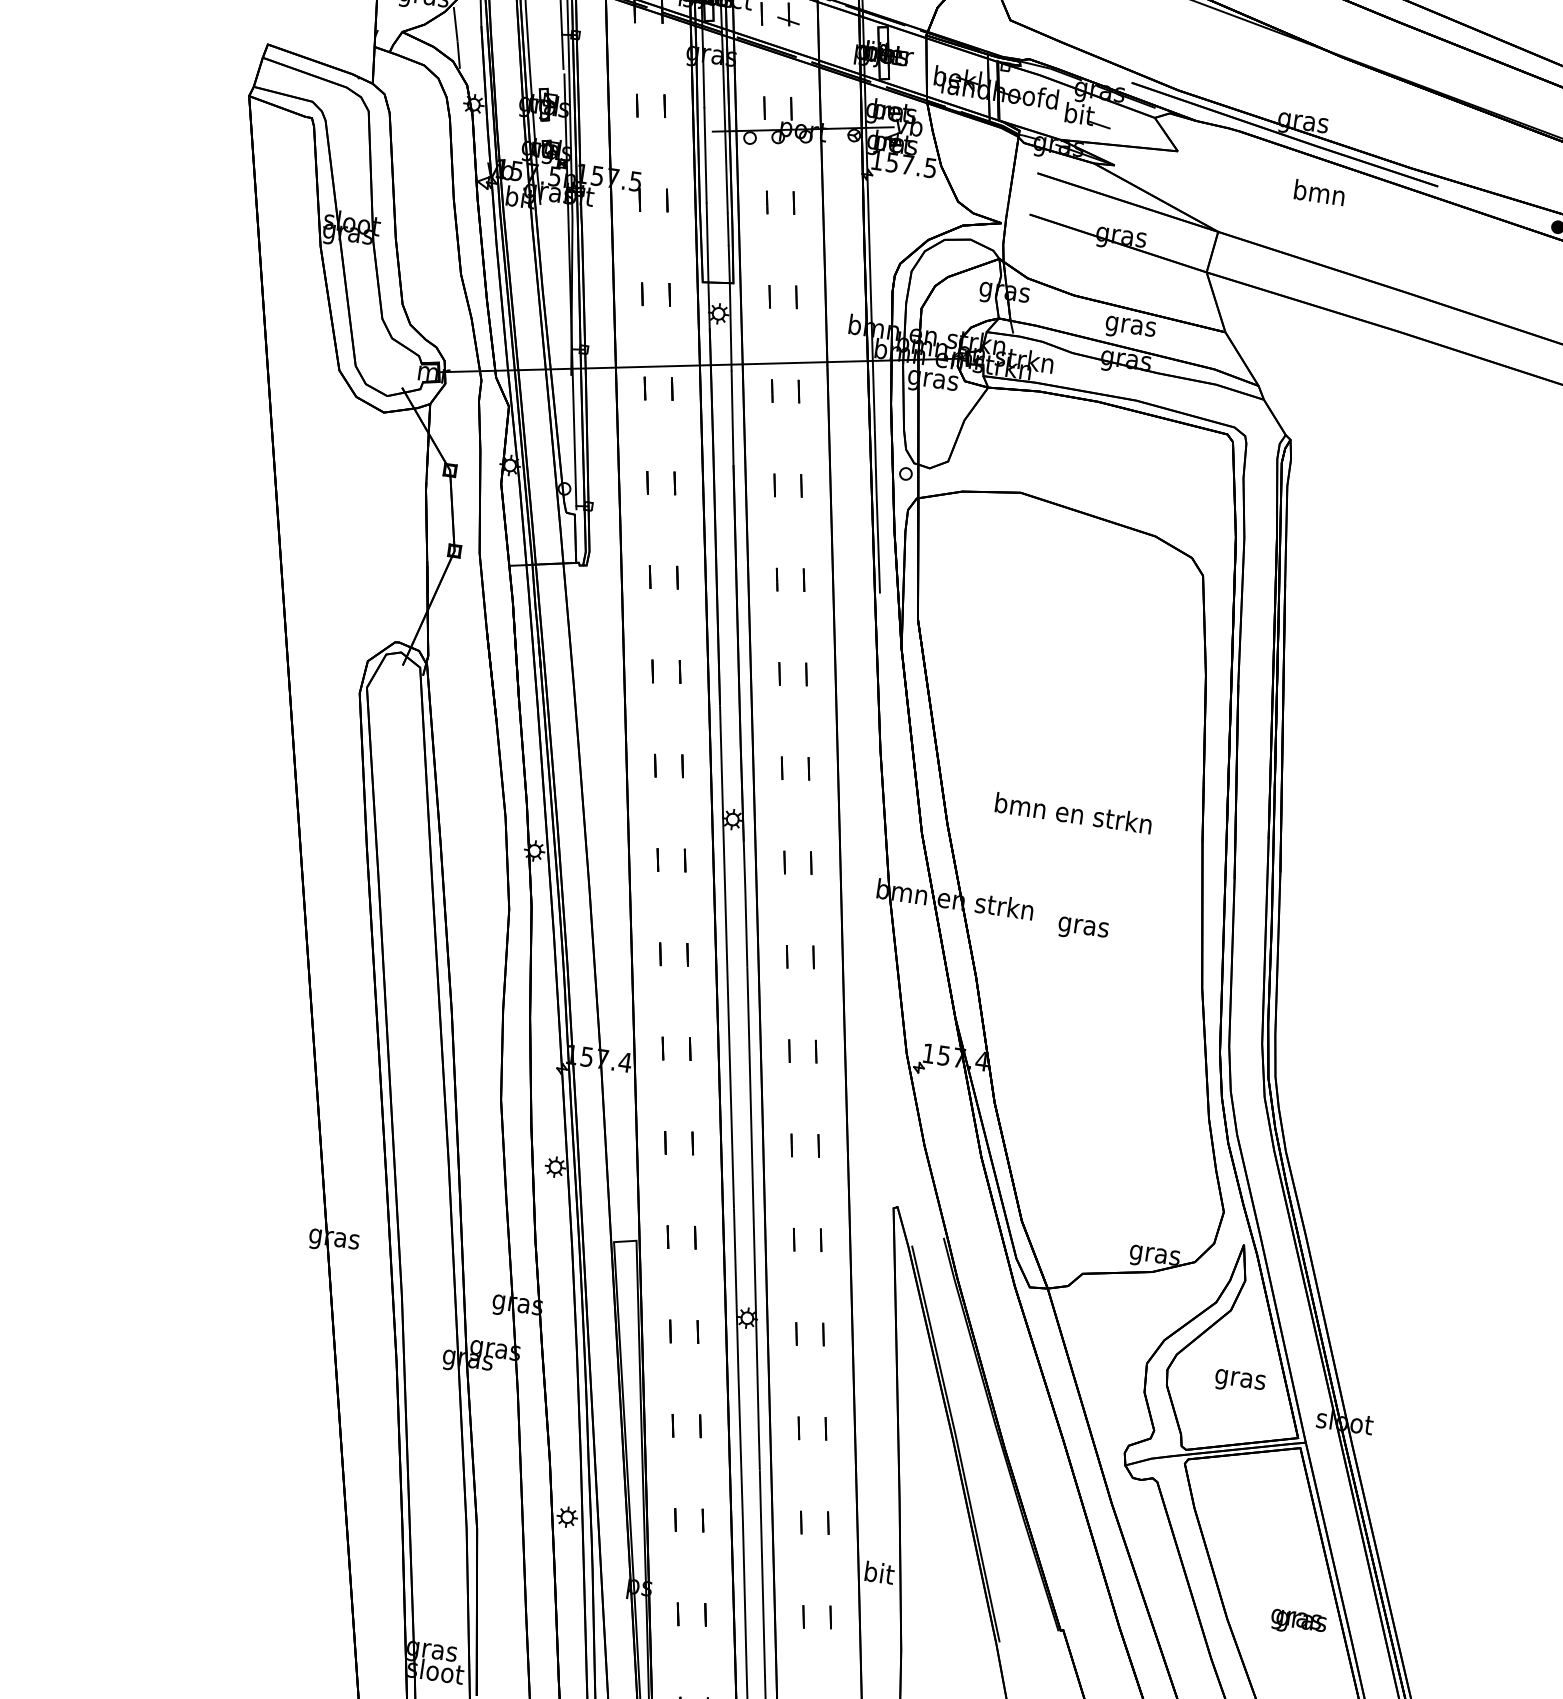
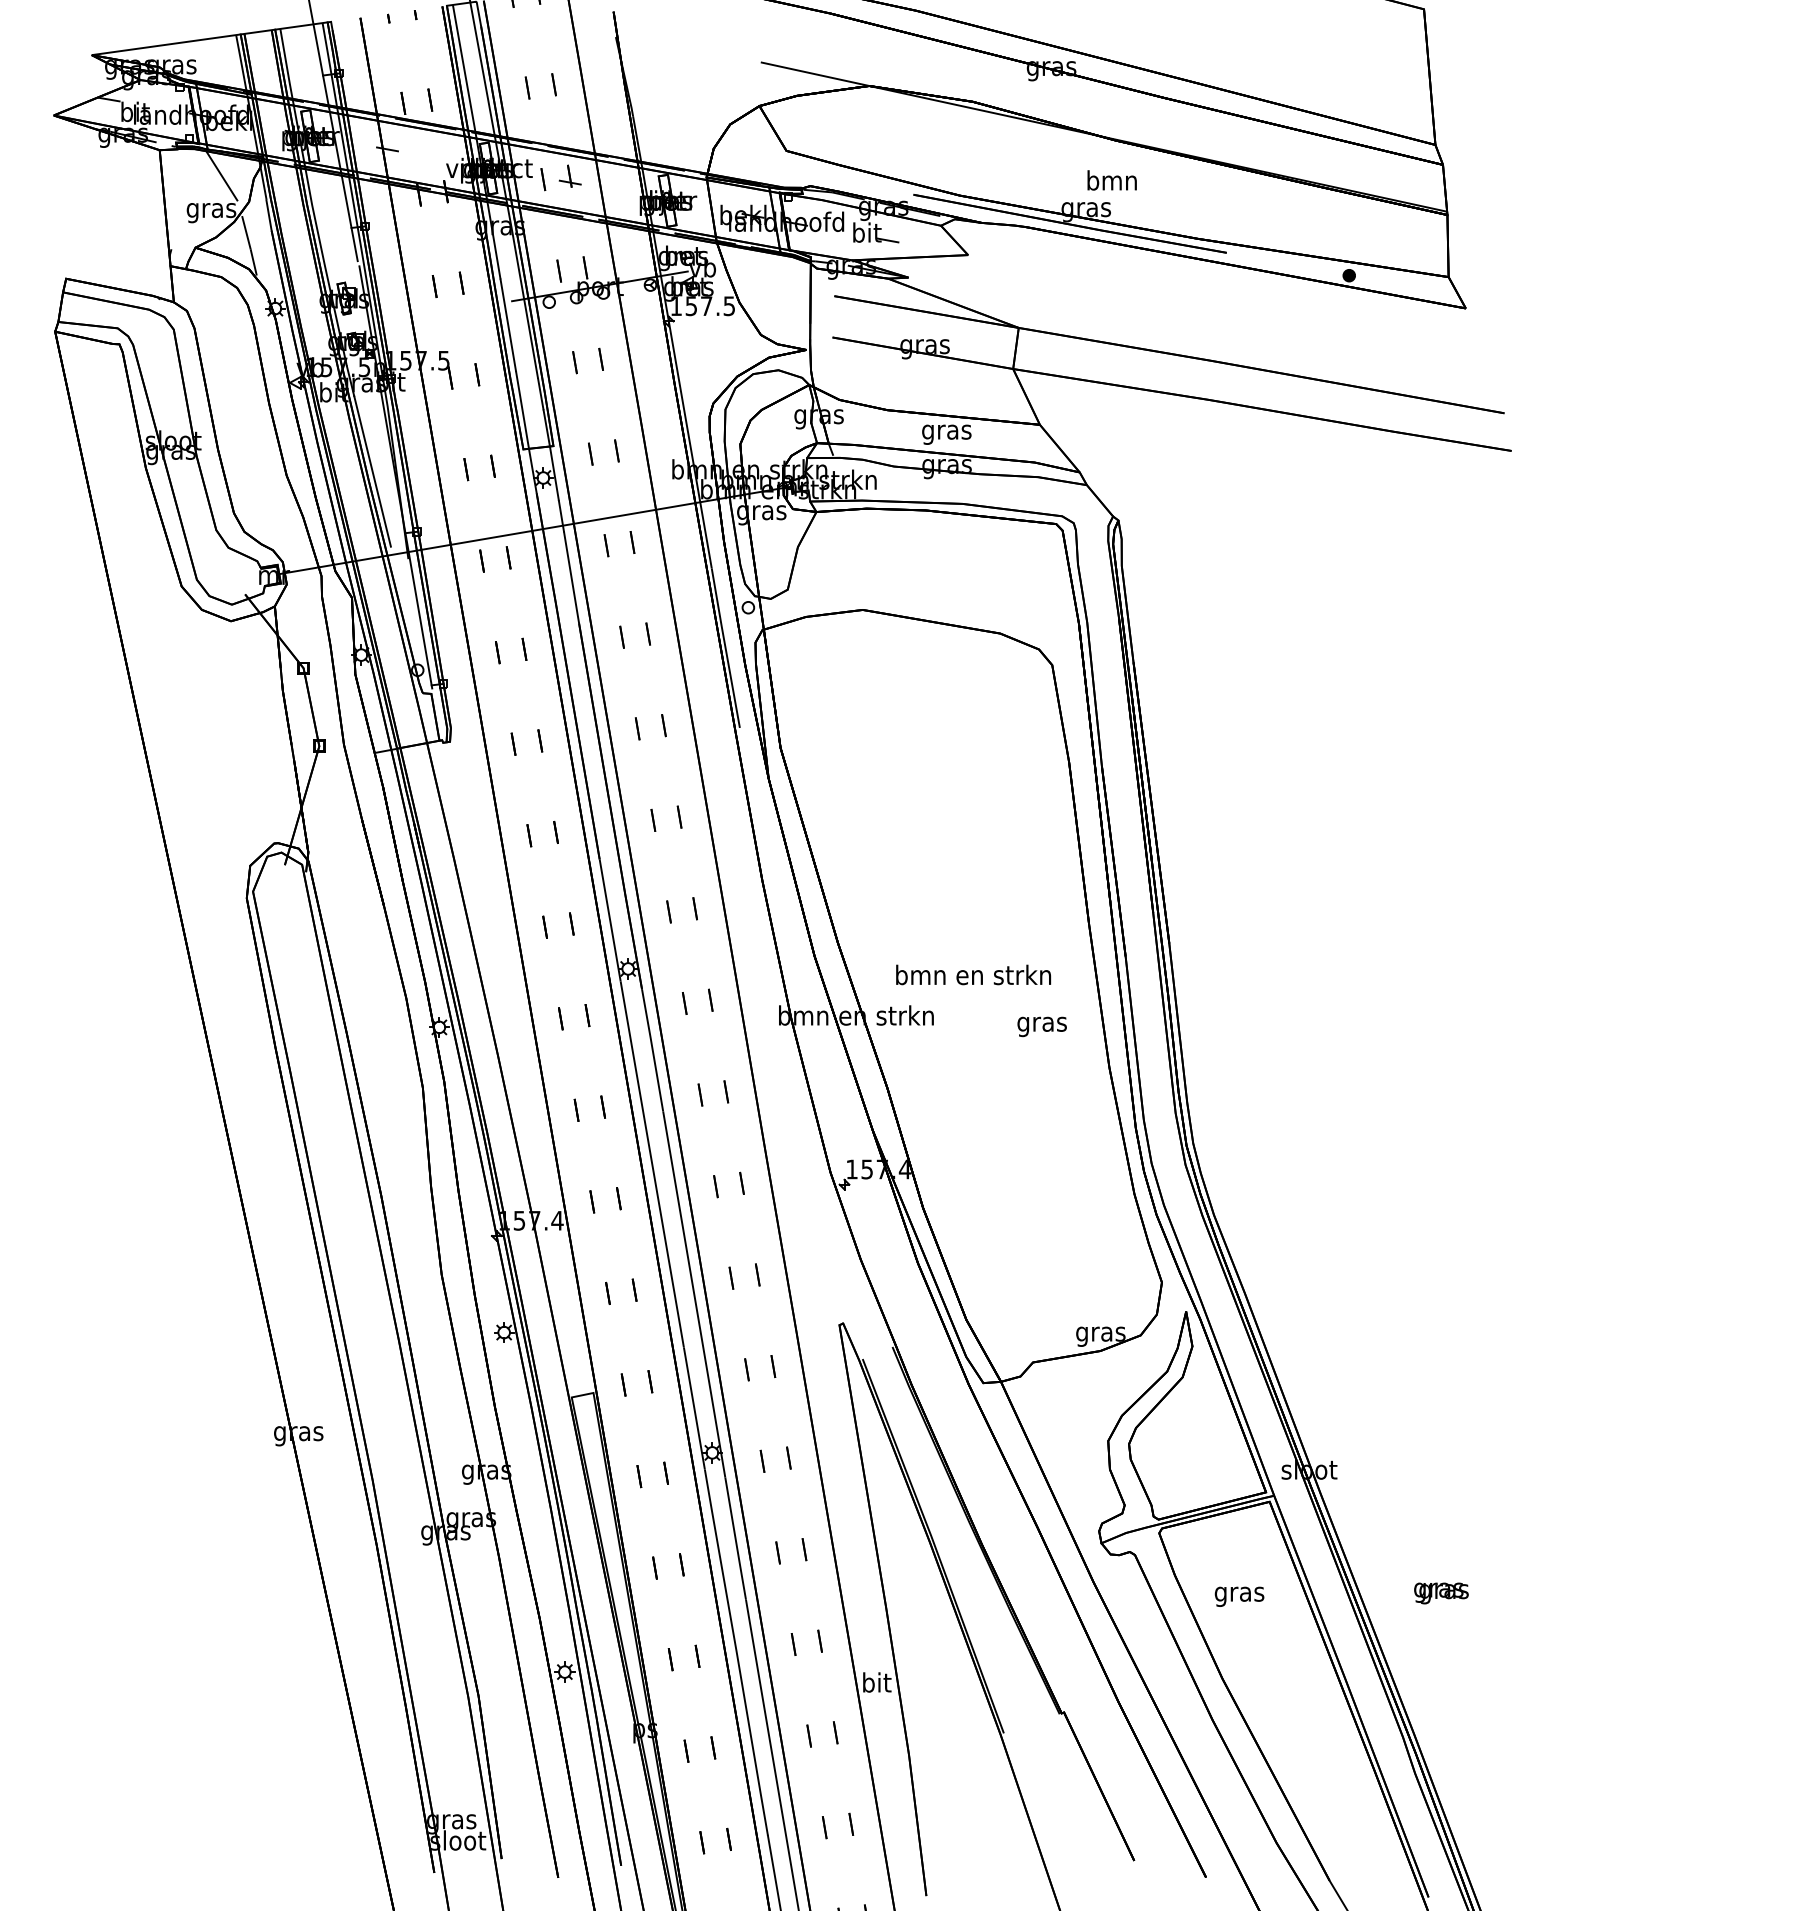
text: (1319, 192) -> (1111, 180), moved
line: (548, 281) -> (372, 470), added
text: (1073, 812) -> (973, 974), moved
text: (1082, 929) -> (1041, 1026), moved
text: (1240, 1381) -> (1239, 1596), moved
text: (1298, 1622) -> (1441, 1593), moved

